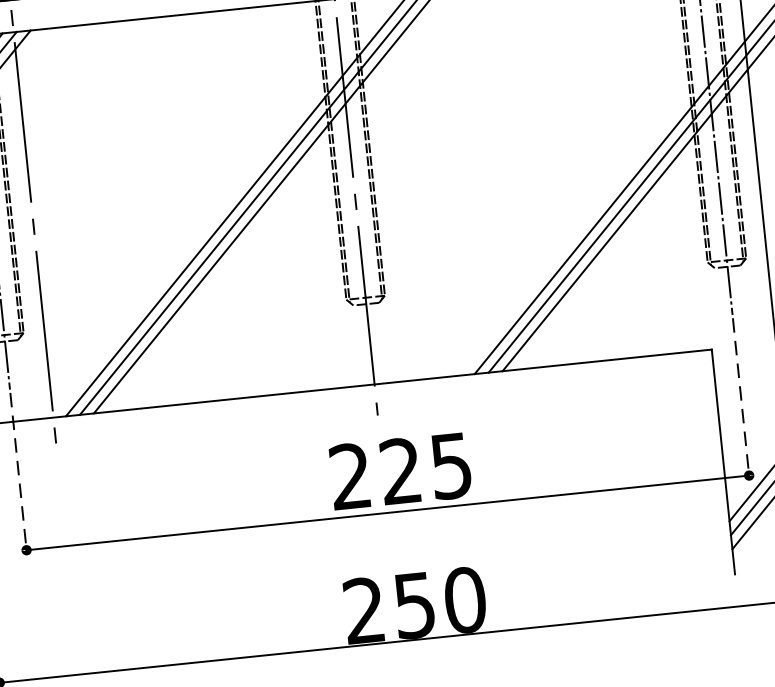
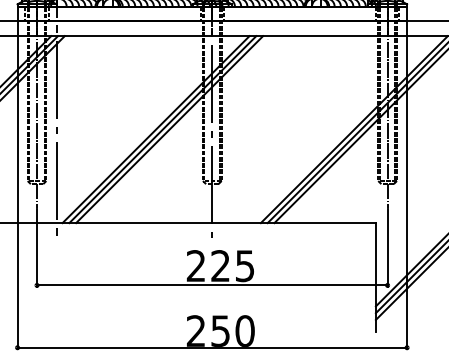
line: (741, 399) -> (387, 248), dashed -> solid
line: (19, 474) -> (37, 248), dashed -> solid

